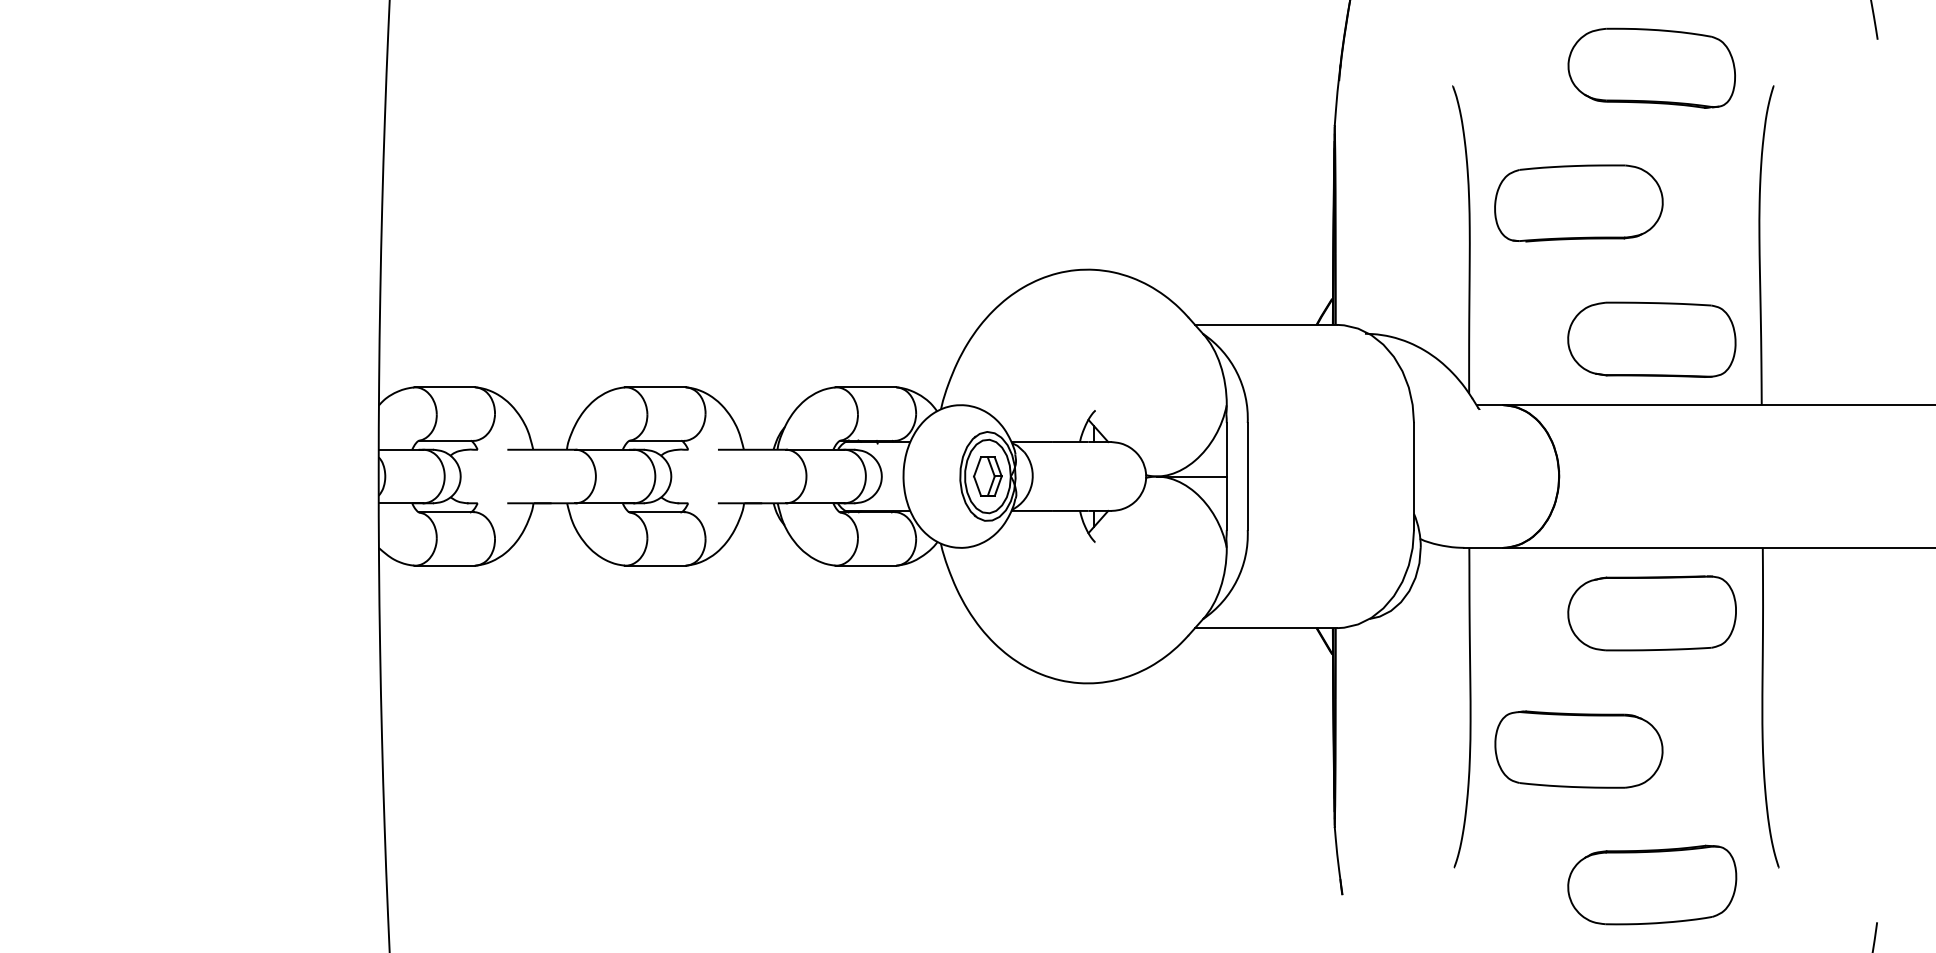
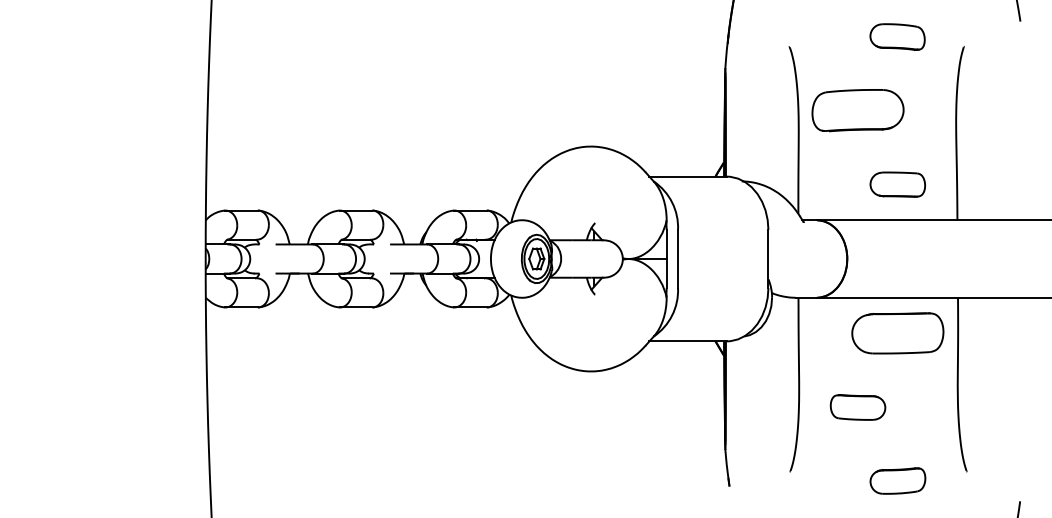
part: (1651, 67) -> (897, 36), size x0.6
part: (1651, 339) -> (897, 184), size x0.6
part: (1577, 749) -> (857, 407), size x0.6
part: (1651, 884) -> (897, 480), size x0.6

